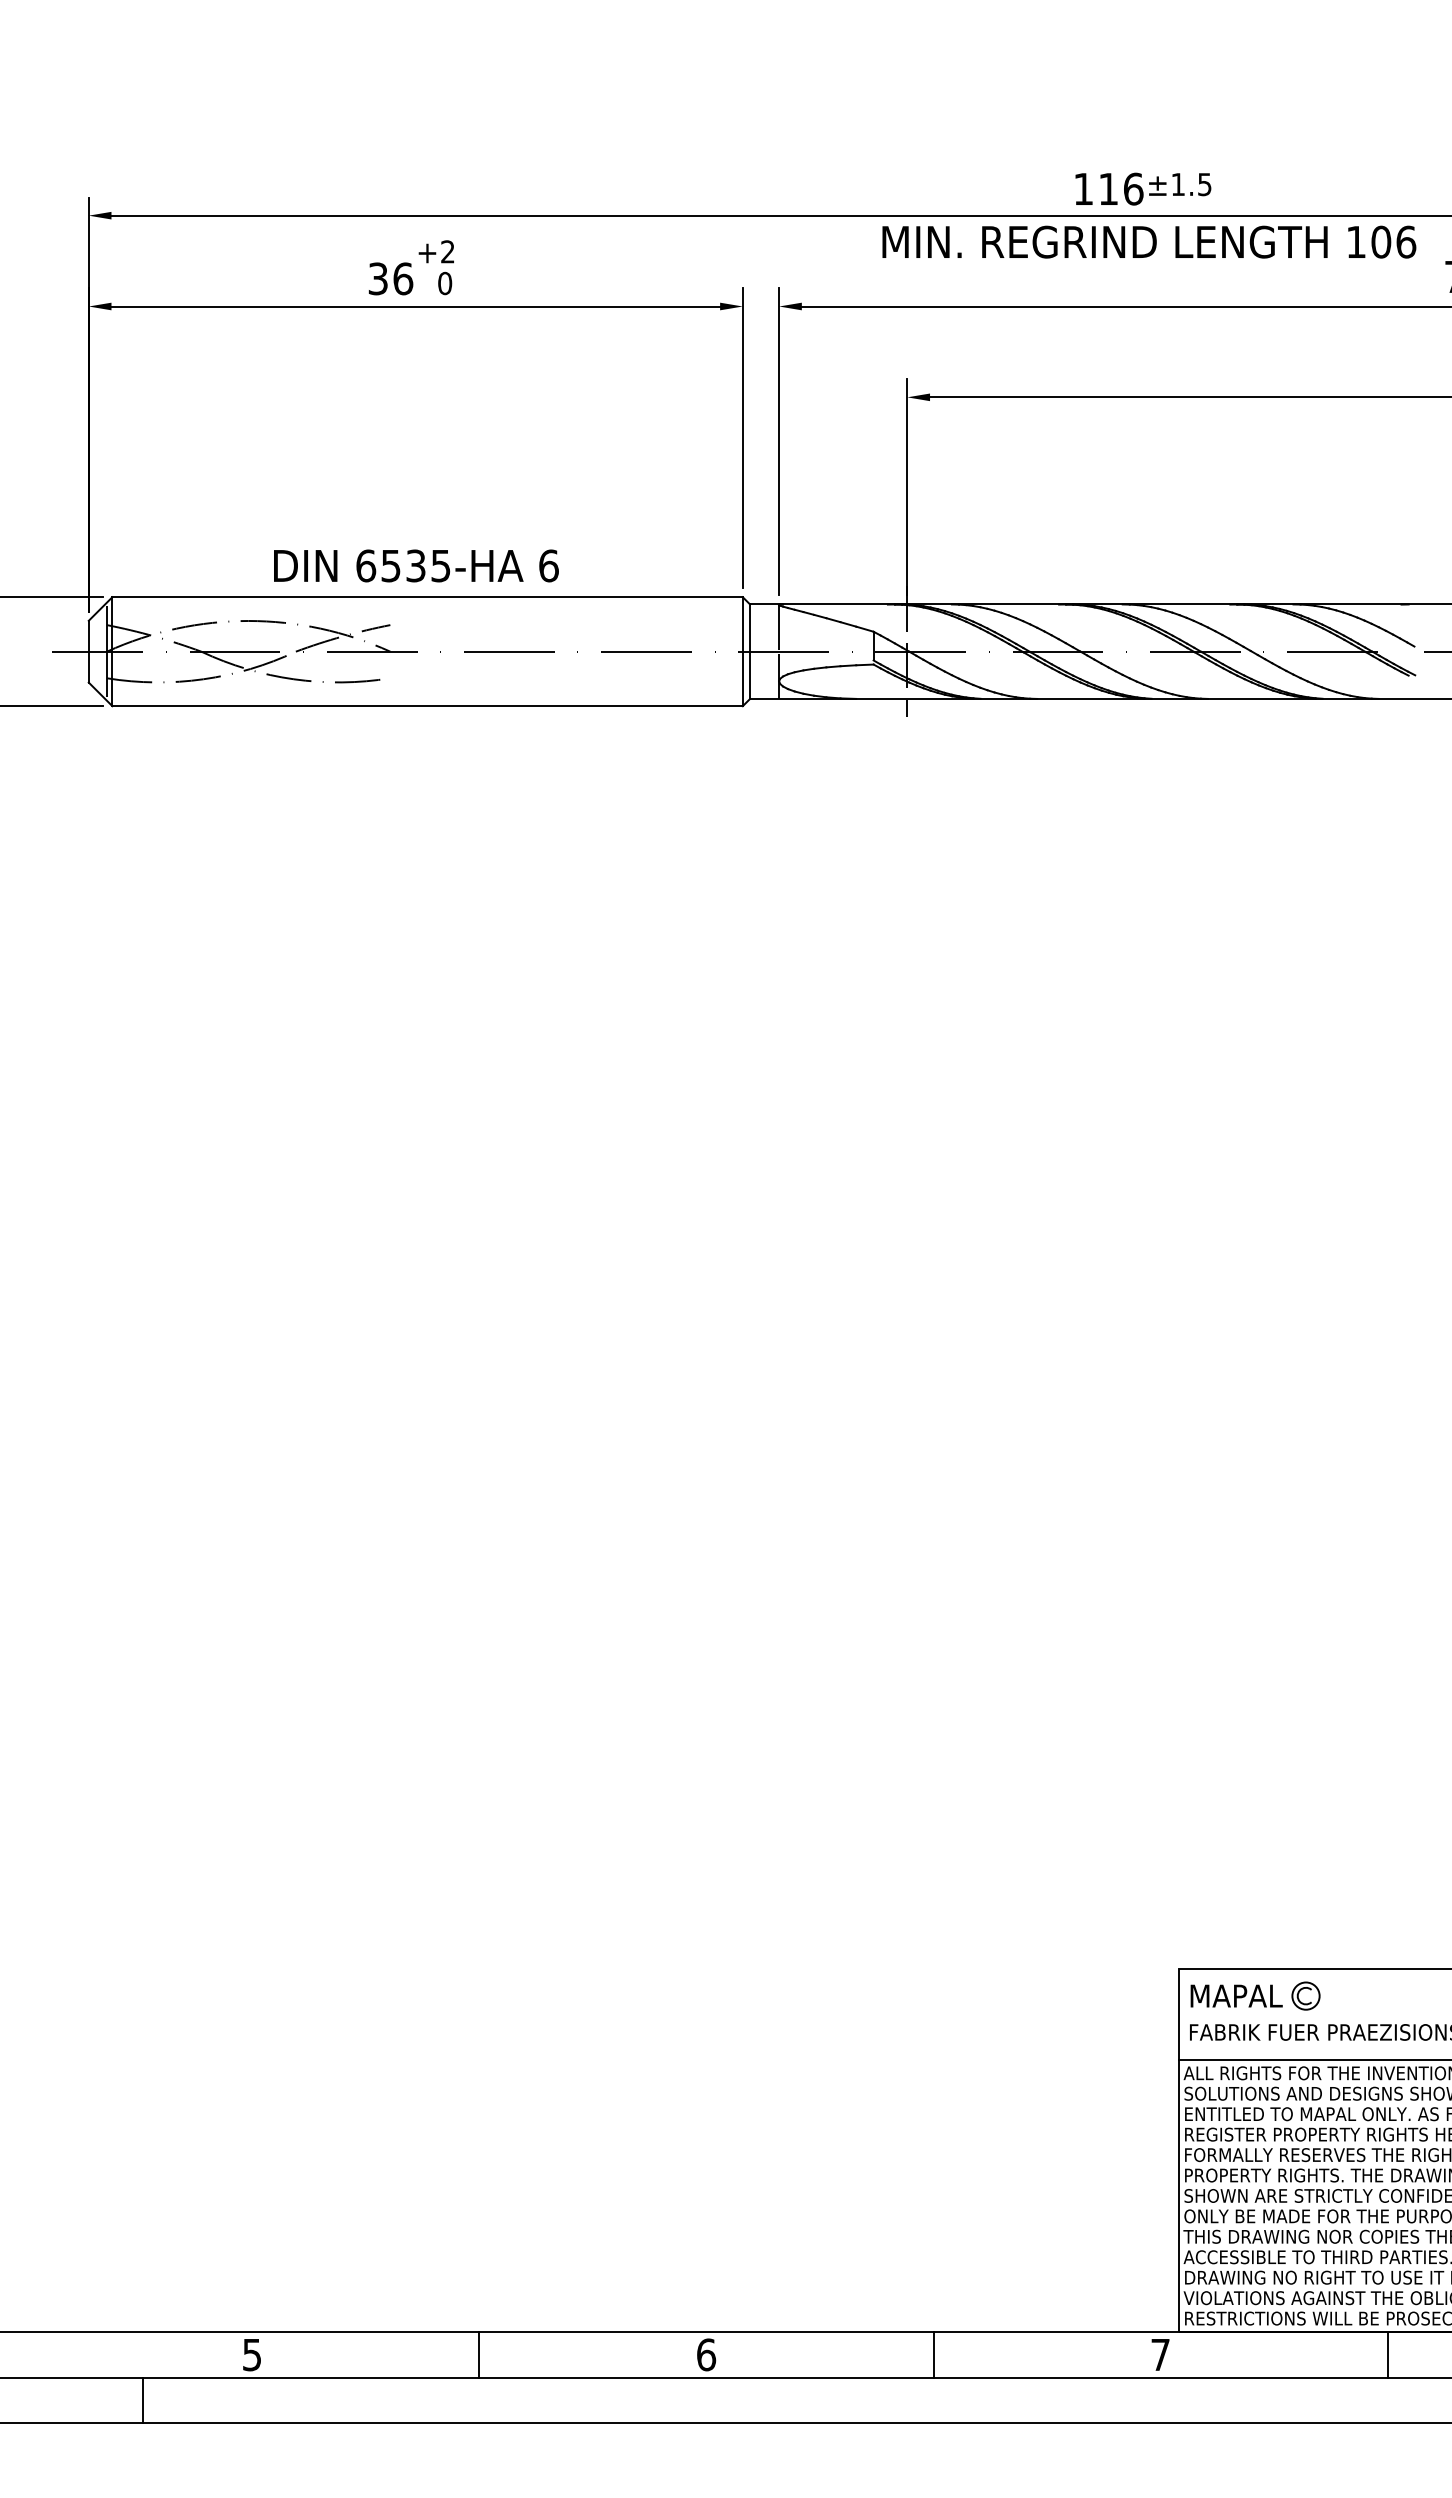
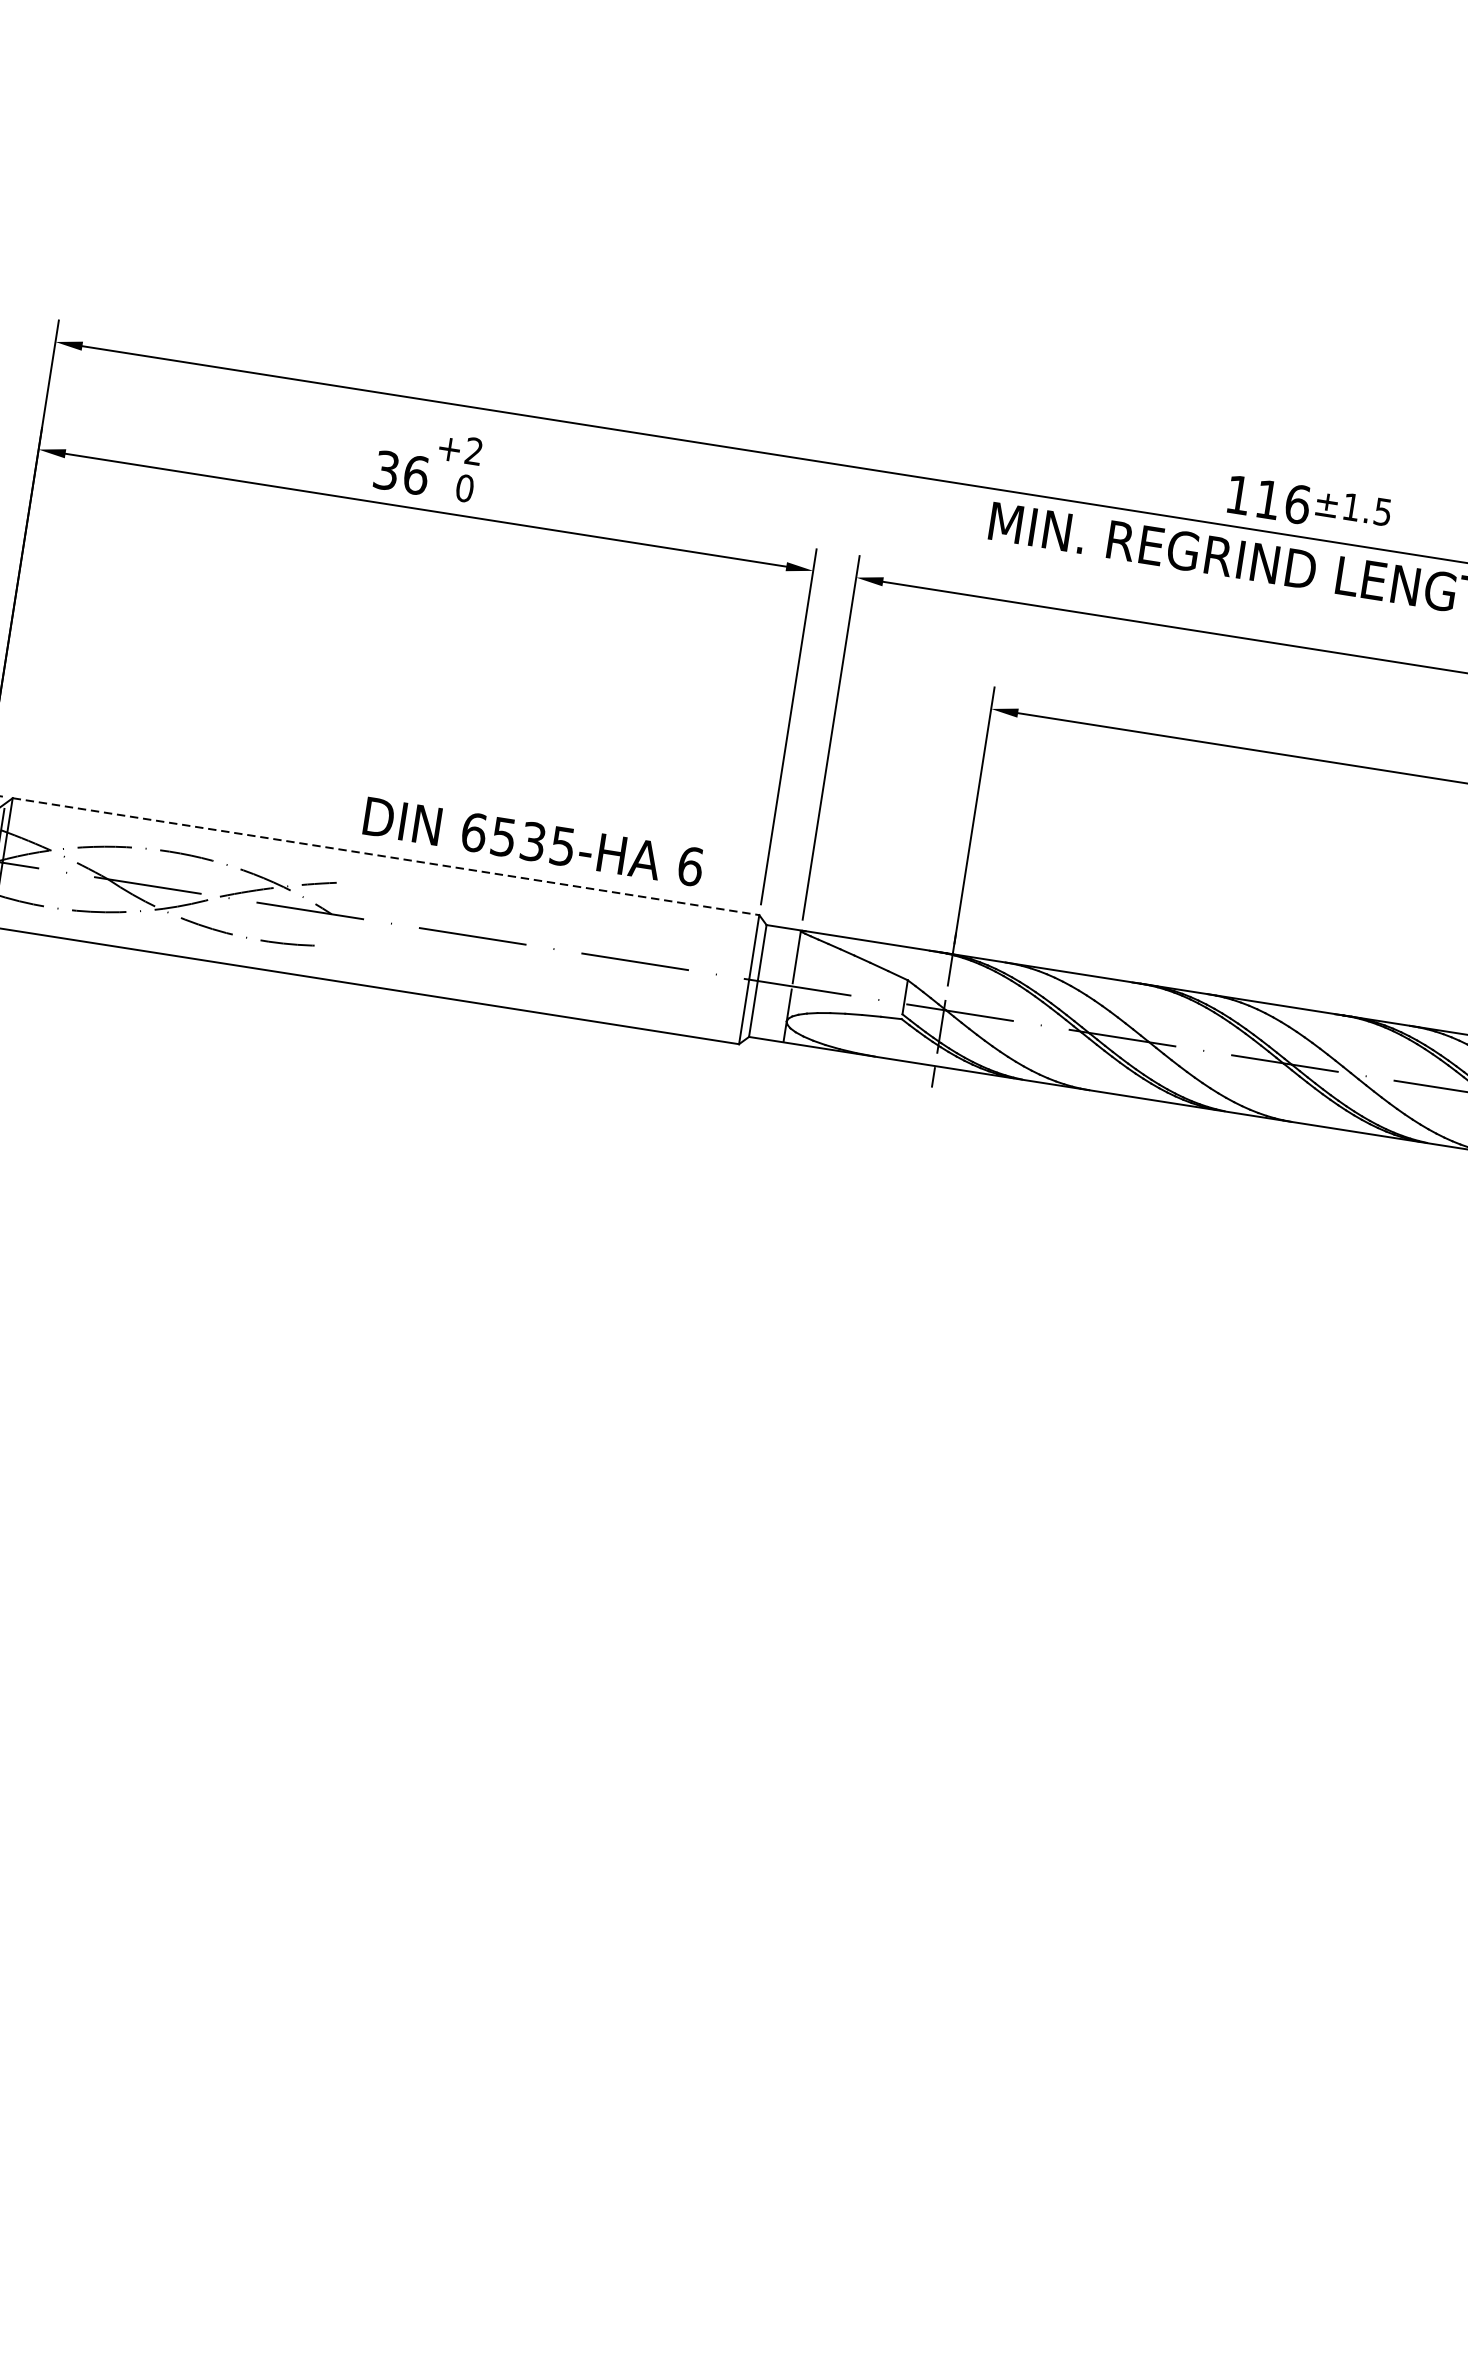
text: (416, 565) -> (533, 841), moved
line: (428, 597) -> (387, 857), solid -> dashed

